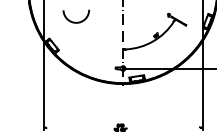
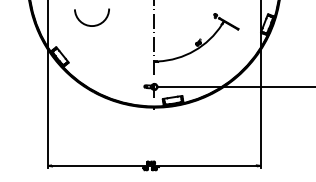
line: (123, 127) -> (154, 165), added

